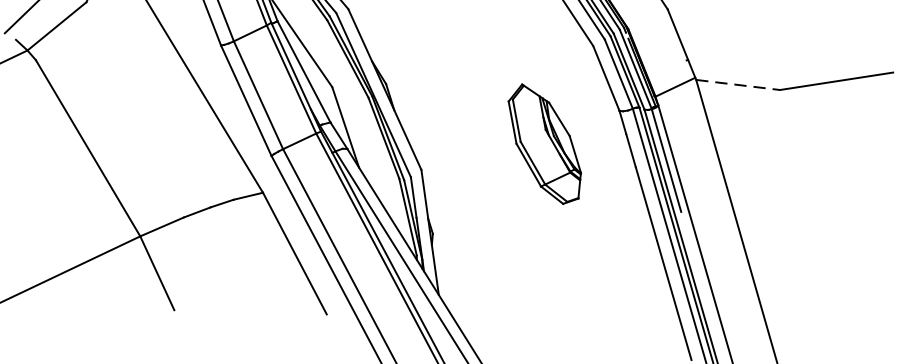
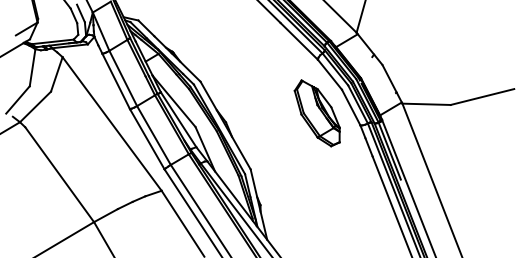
line: (739, 85) -> (427, 104), dashed -> solid
part: (542, 144) -> (316, 113), moved

